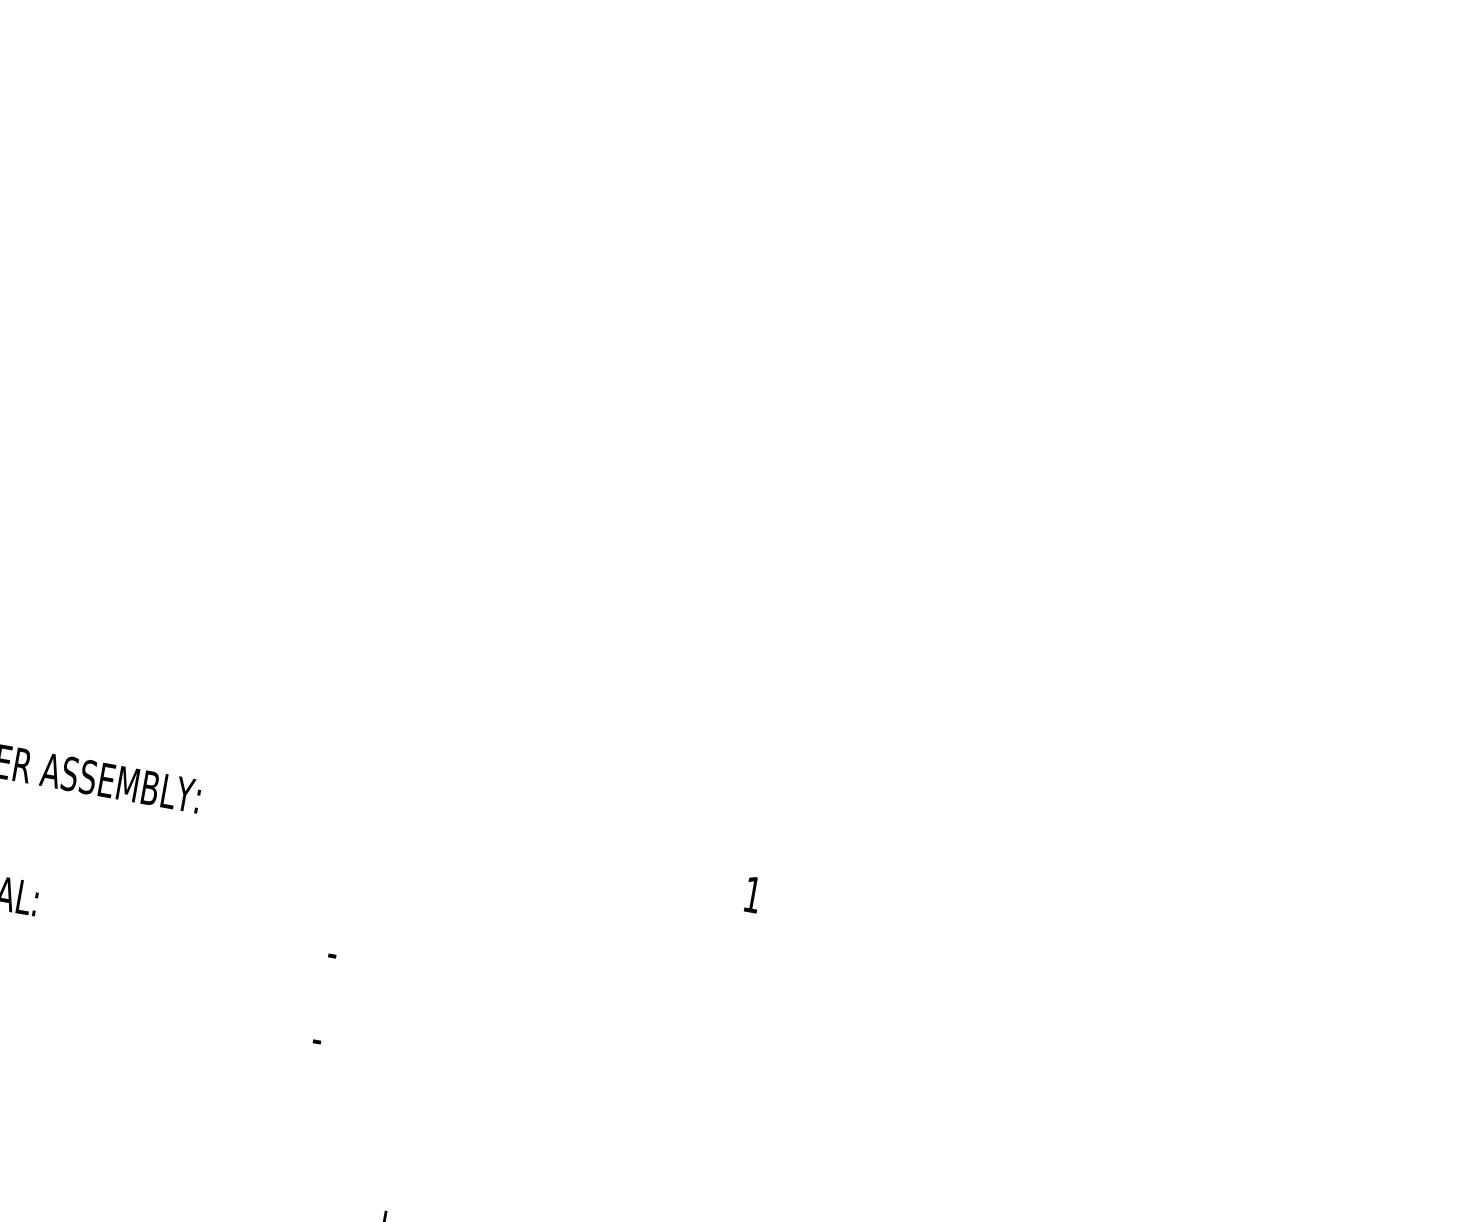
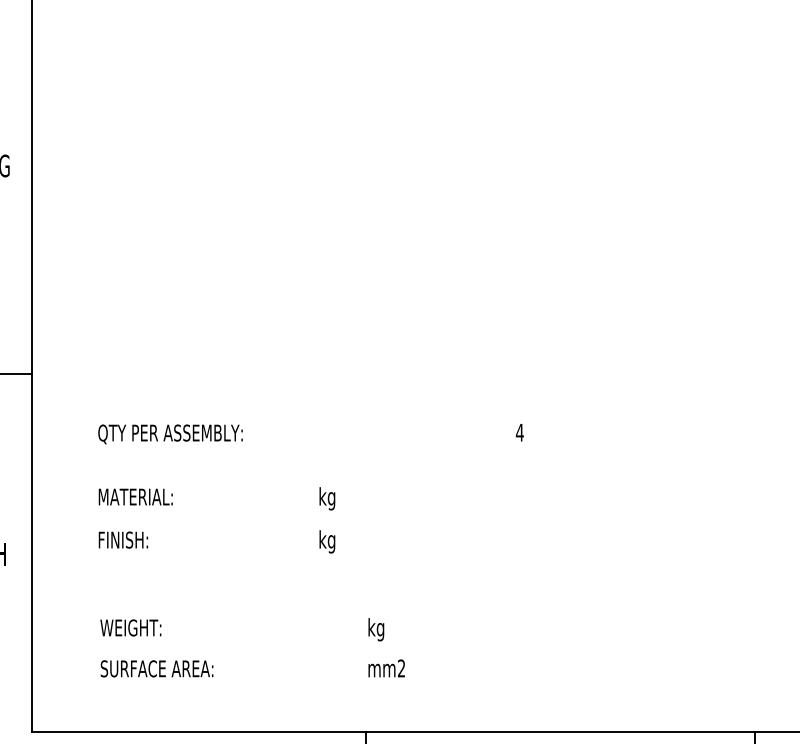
text: (751, 894) -> (519, 432), 1 -> 4
text: (345, 957) -> (327, 498), - -> kg
text: (330, 1043) -> (327, 541), - -> kg

